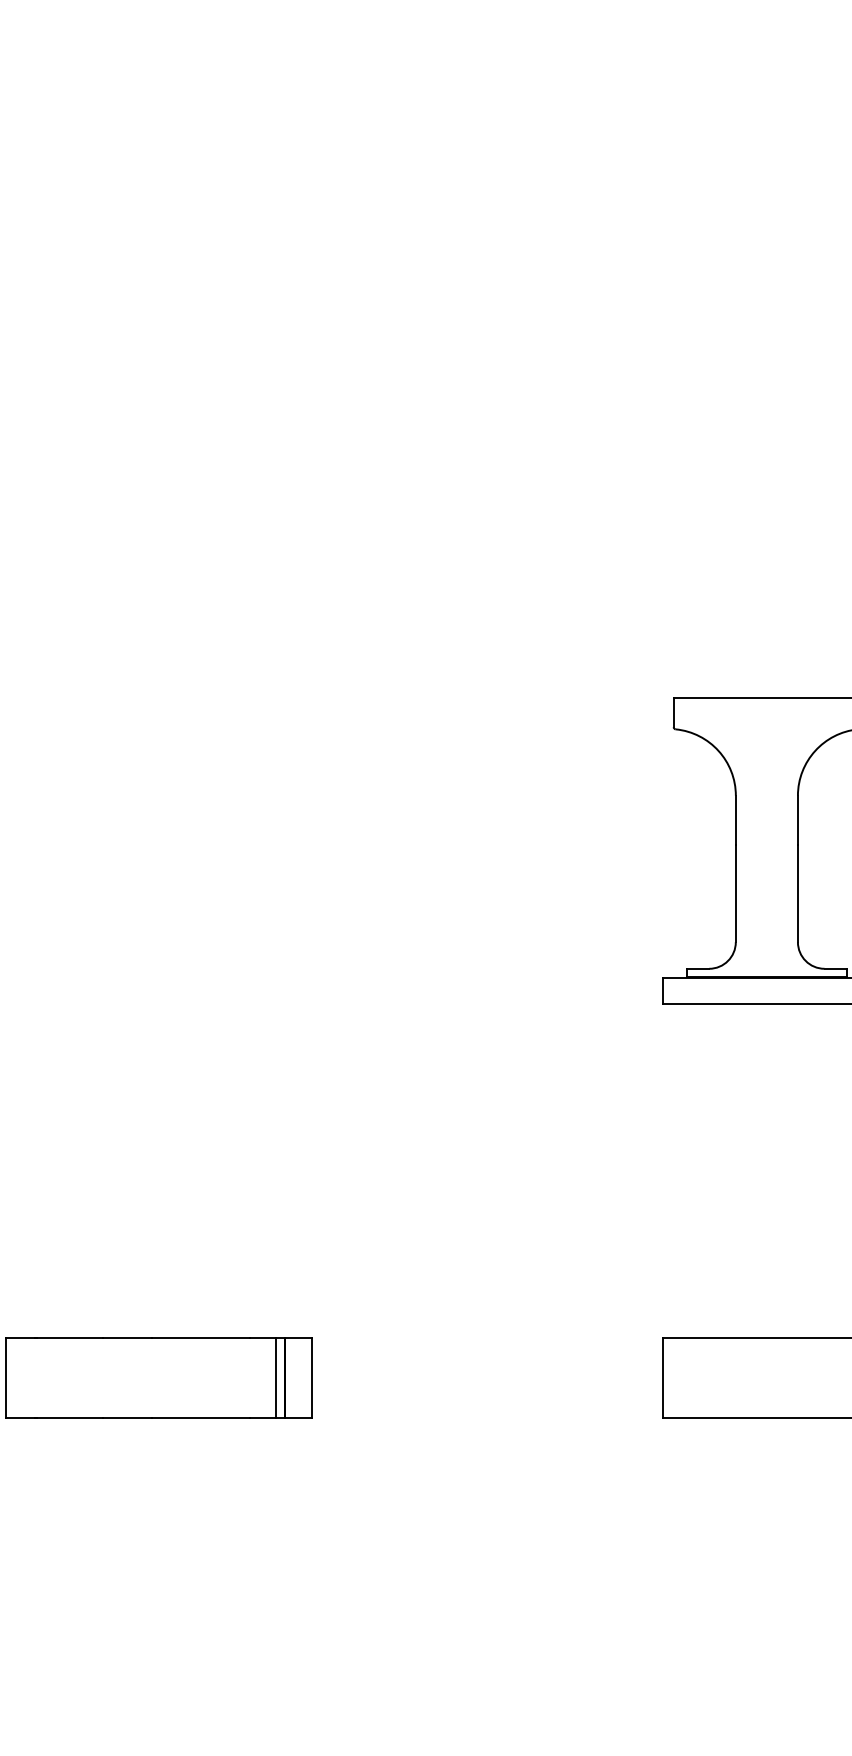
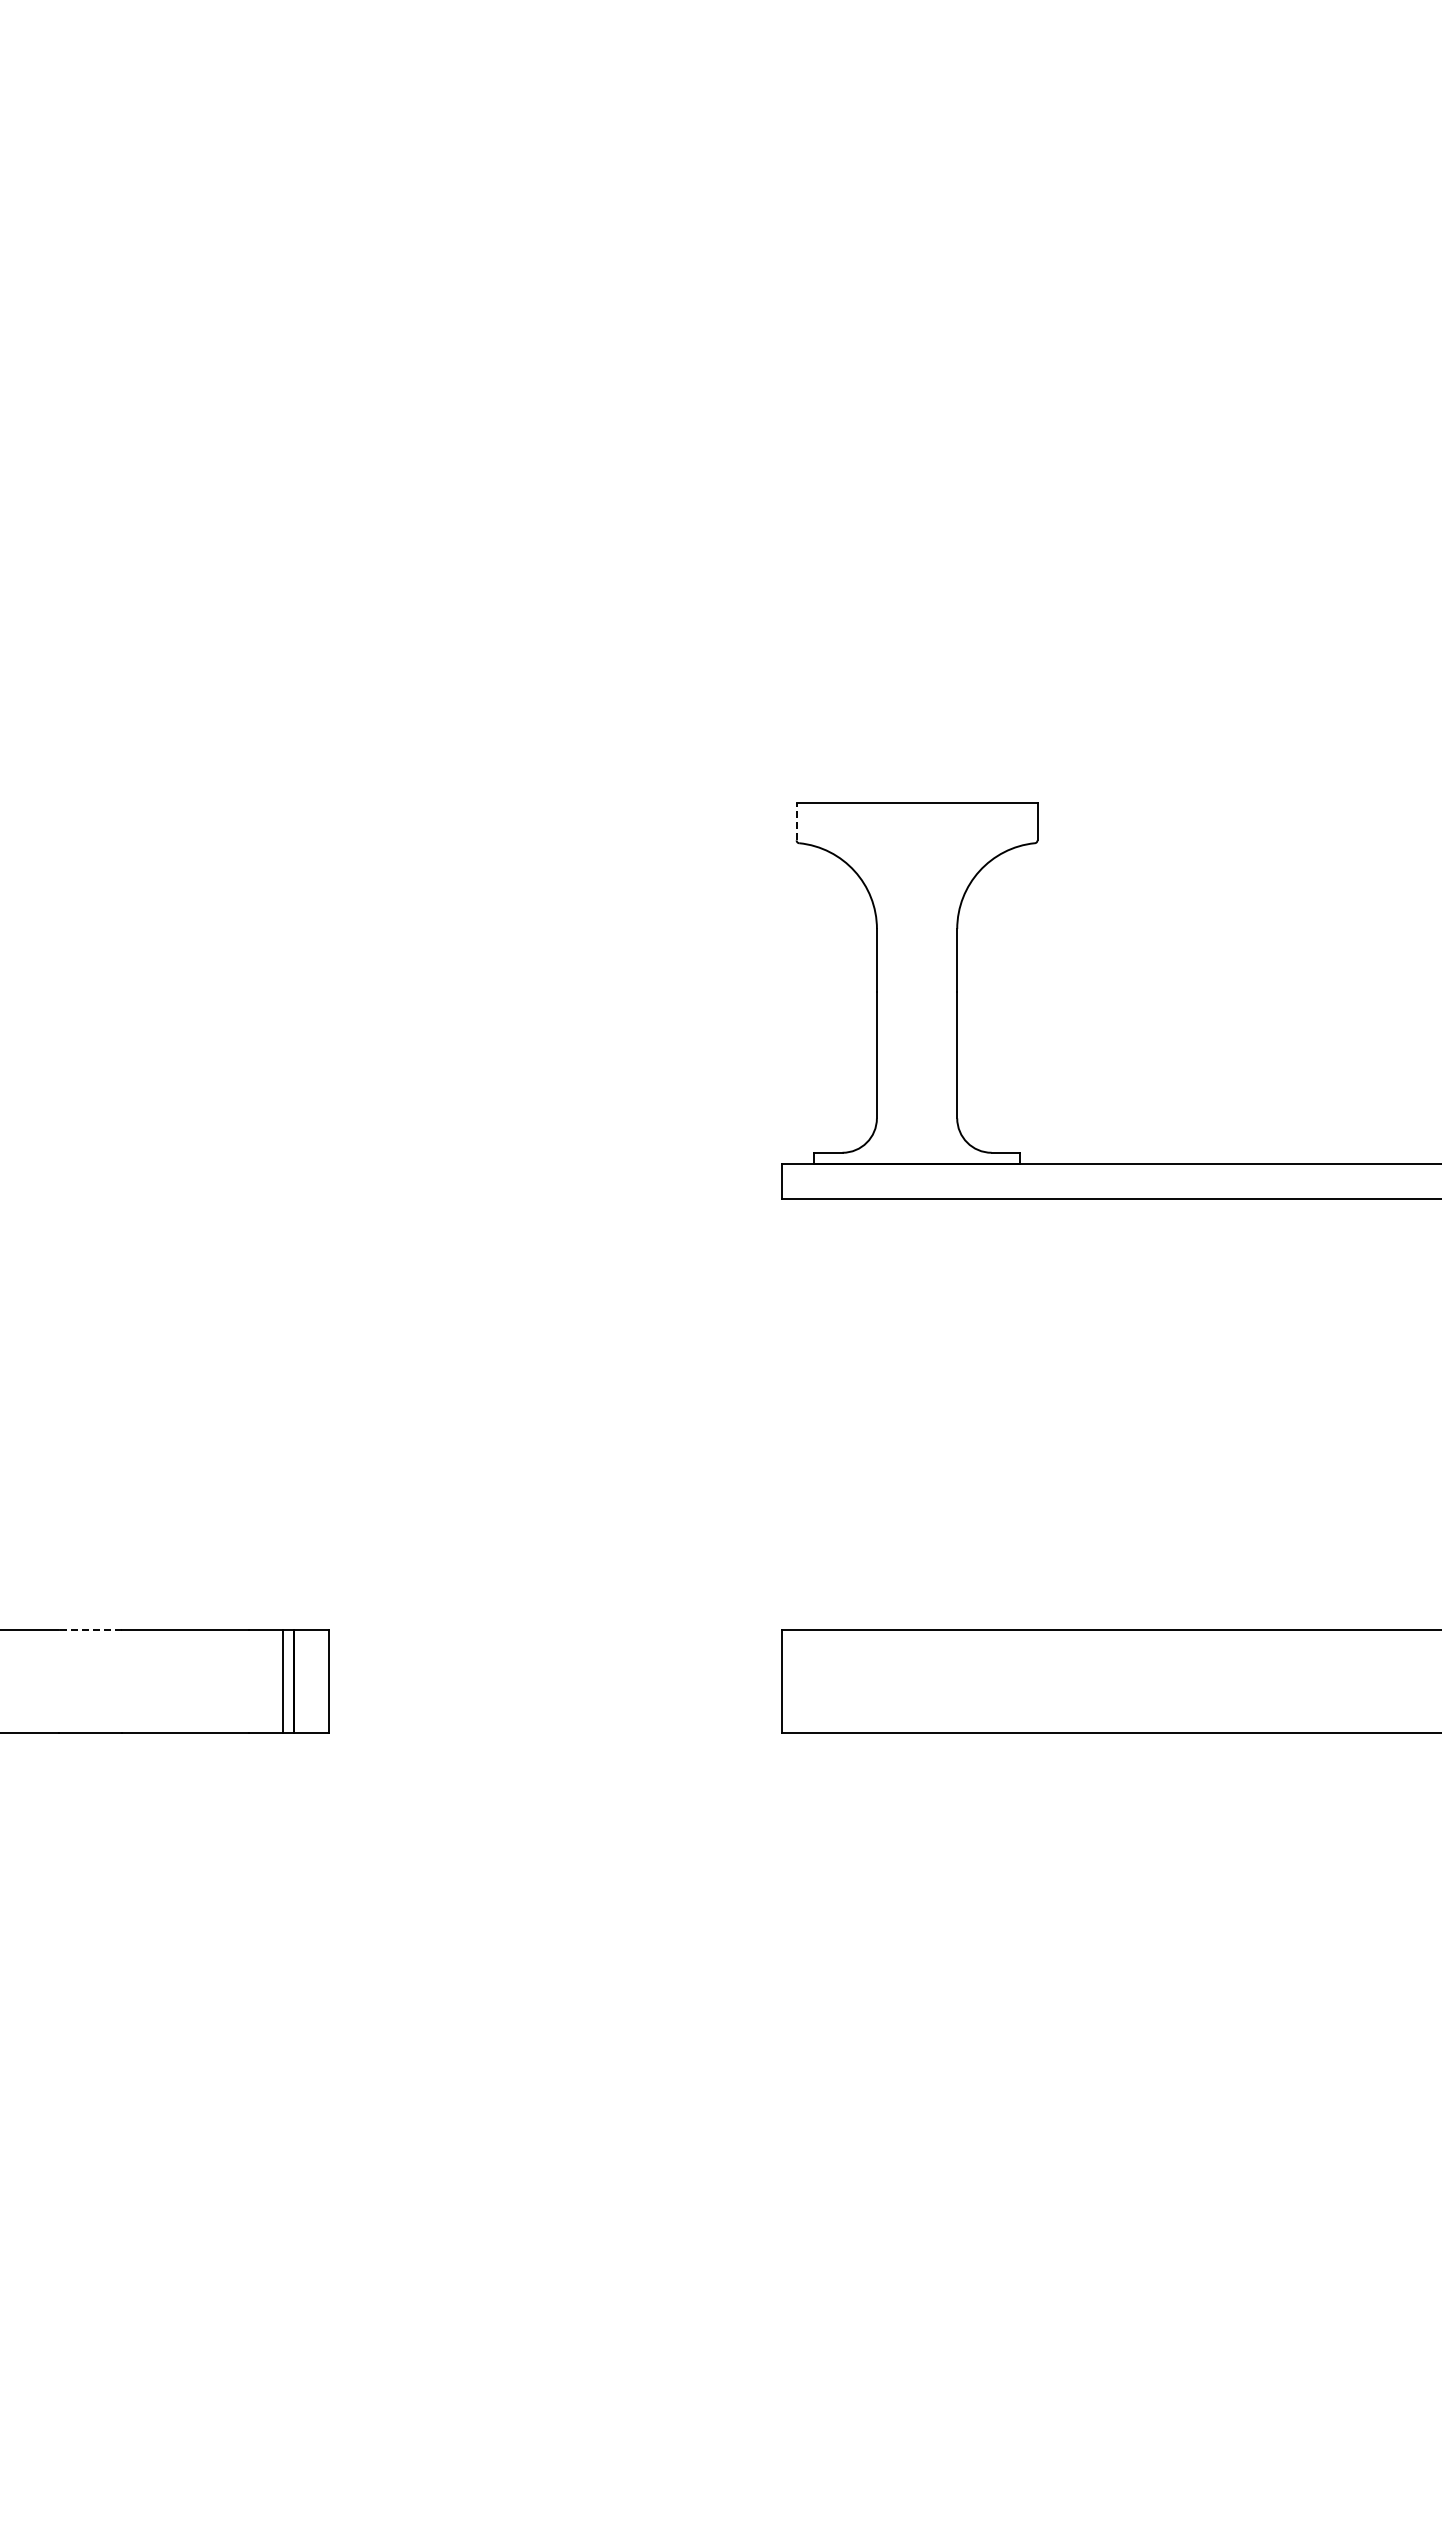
line: (673, 712) -> (796, 821), solid -> dashed
line: (127, 1337) -> (90, 1629), solid -> dashed

